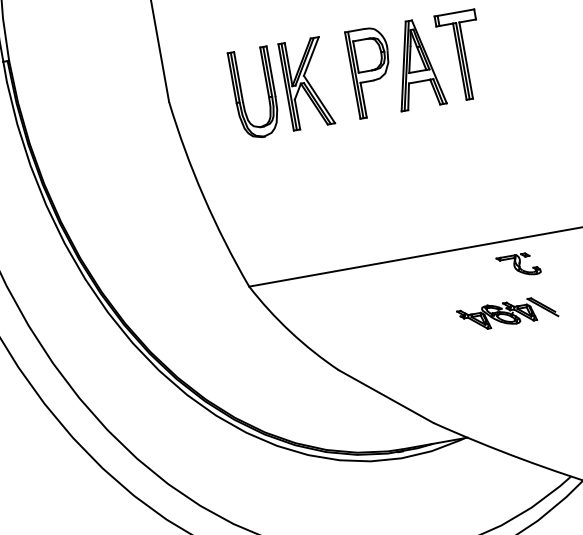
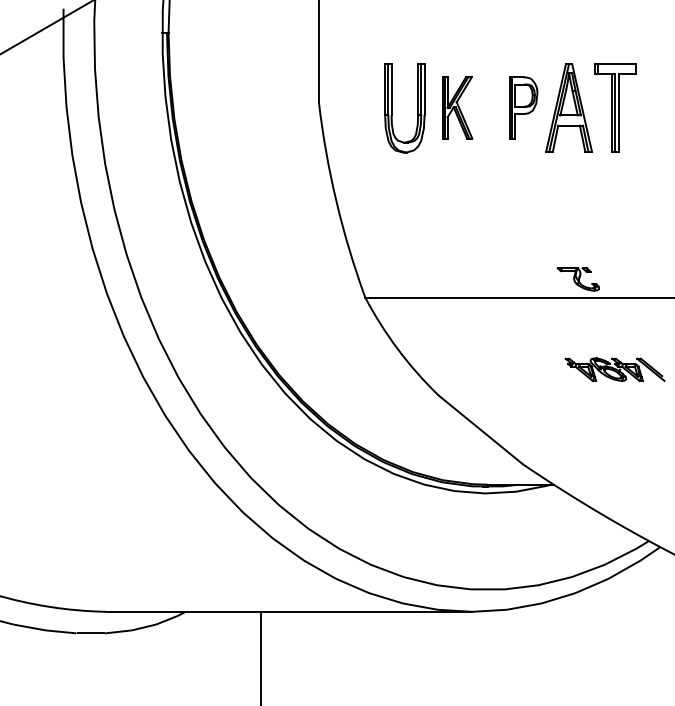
part: (371, 71) -> (523, 107), size x0.7
part: (306, 83) -> (457, 107), size x0.7
part: (517, 265) -> (577, 279), moved

